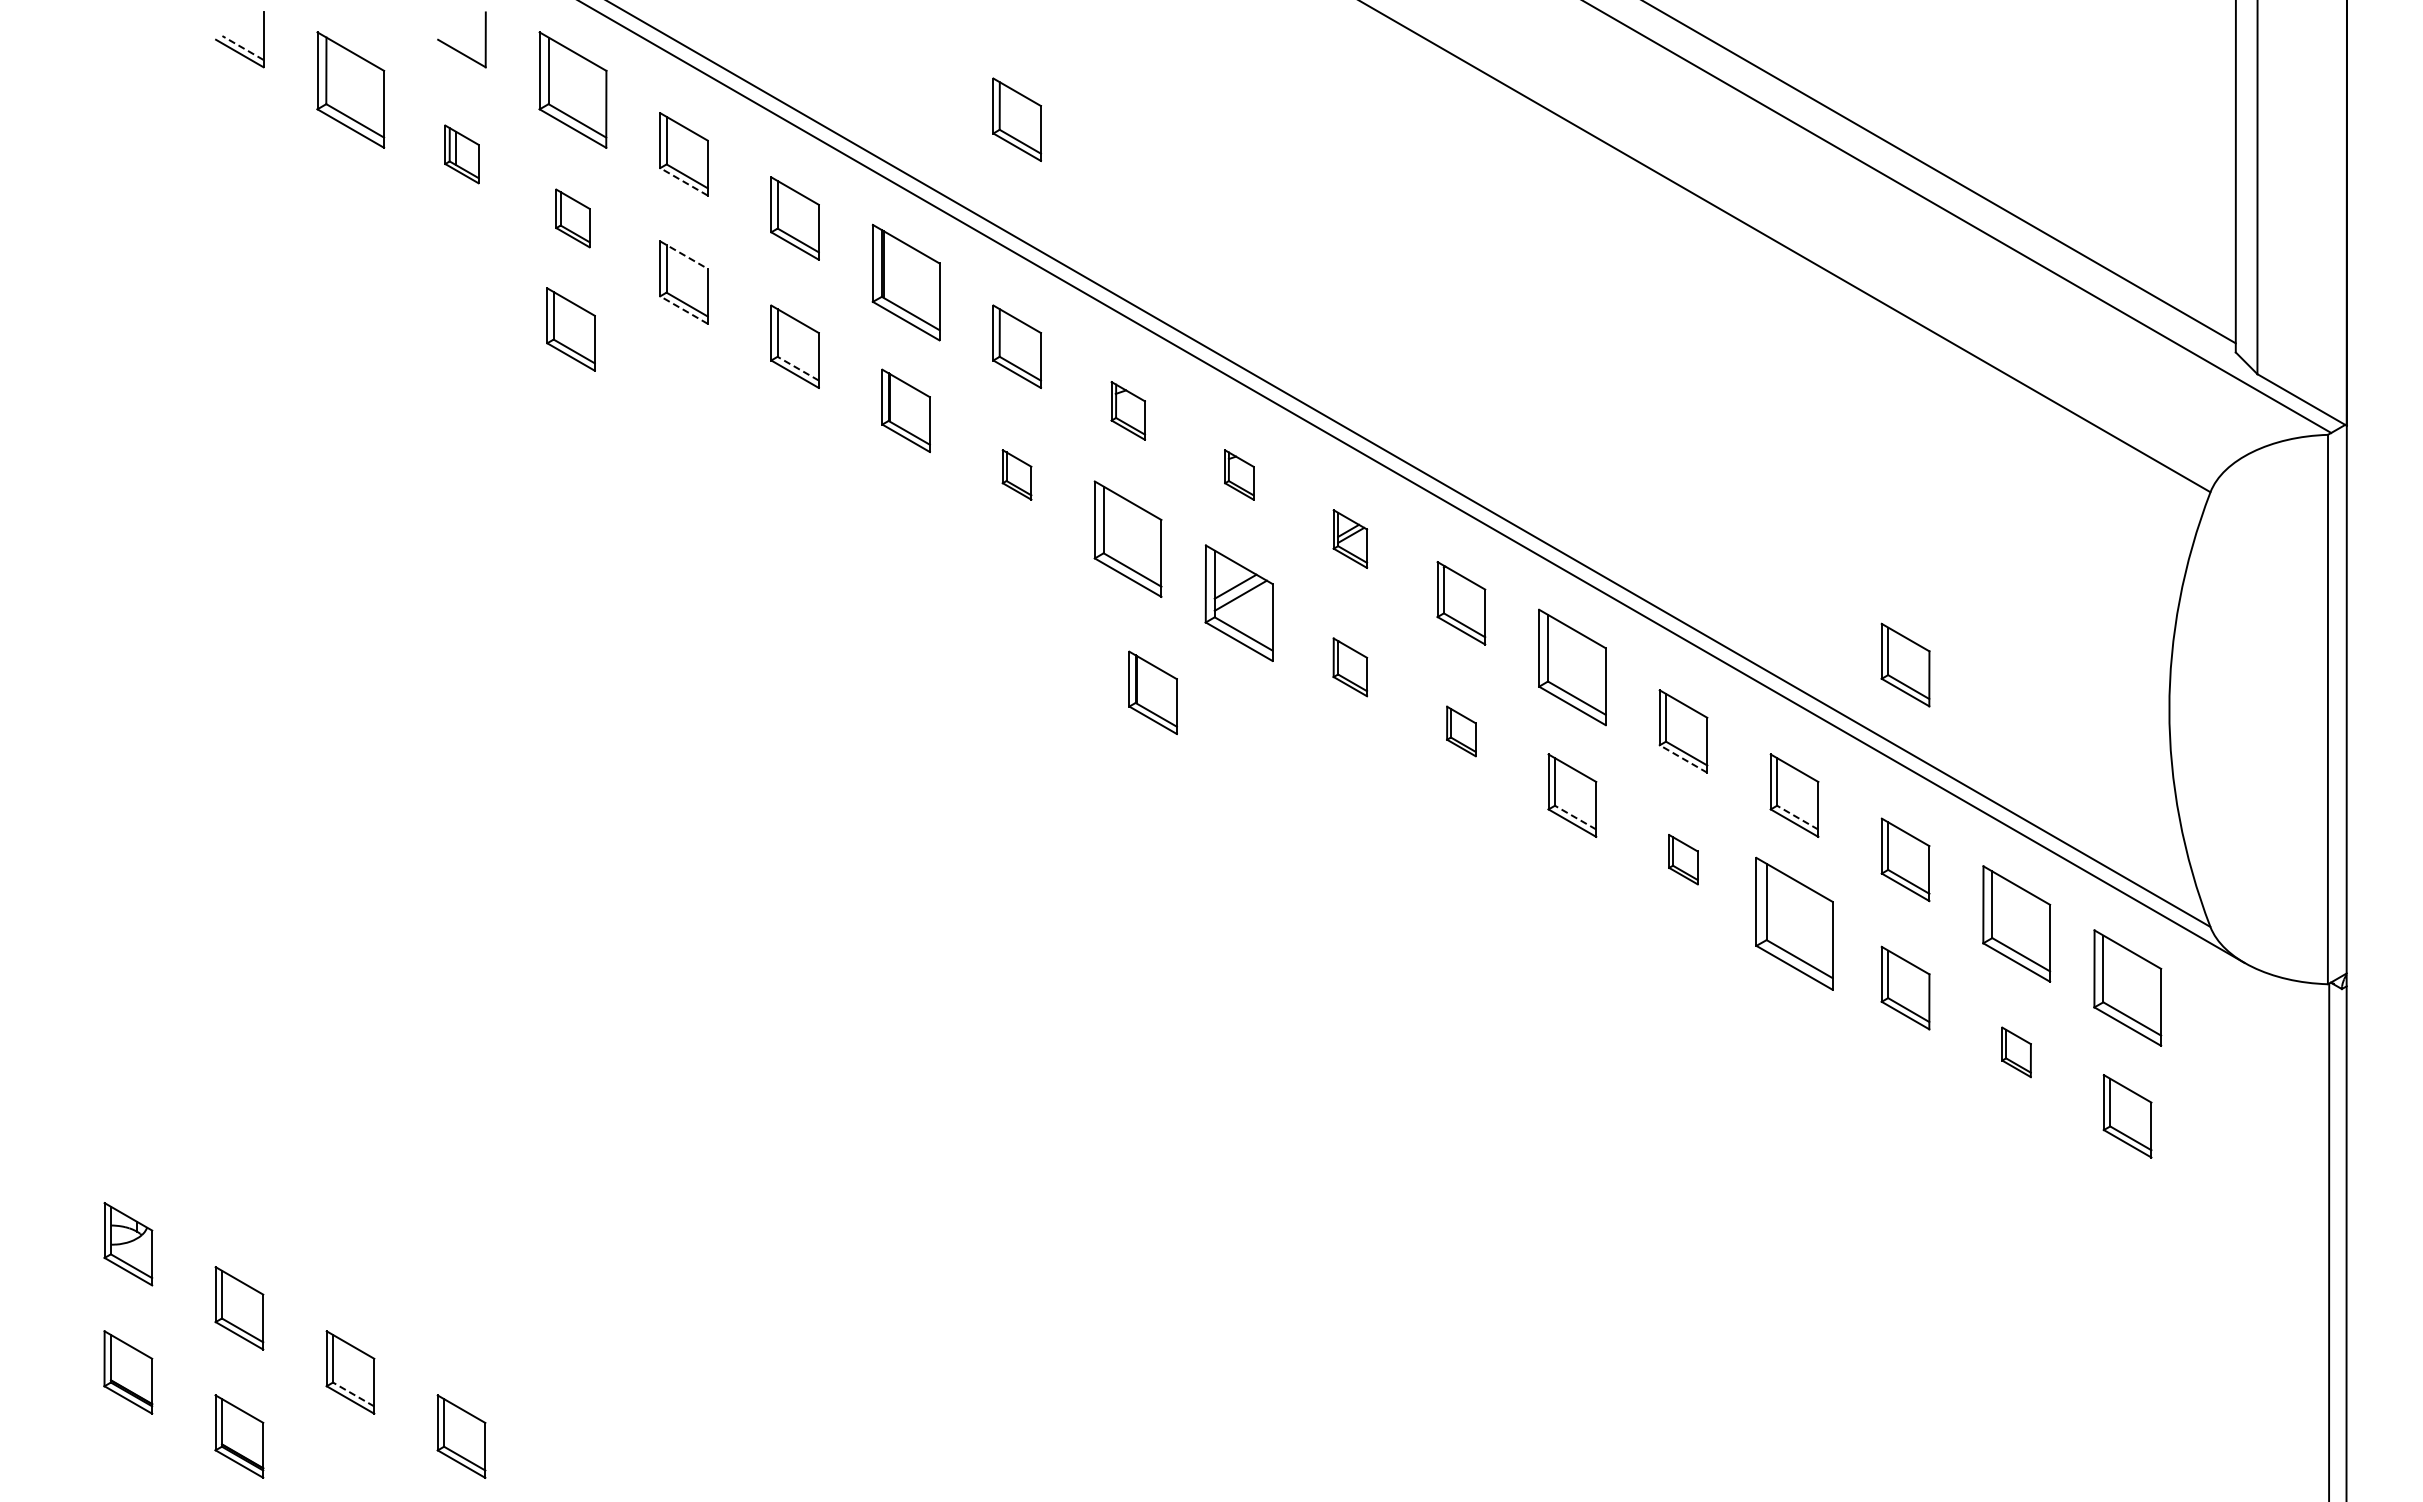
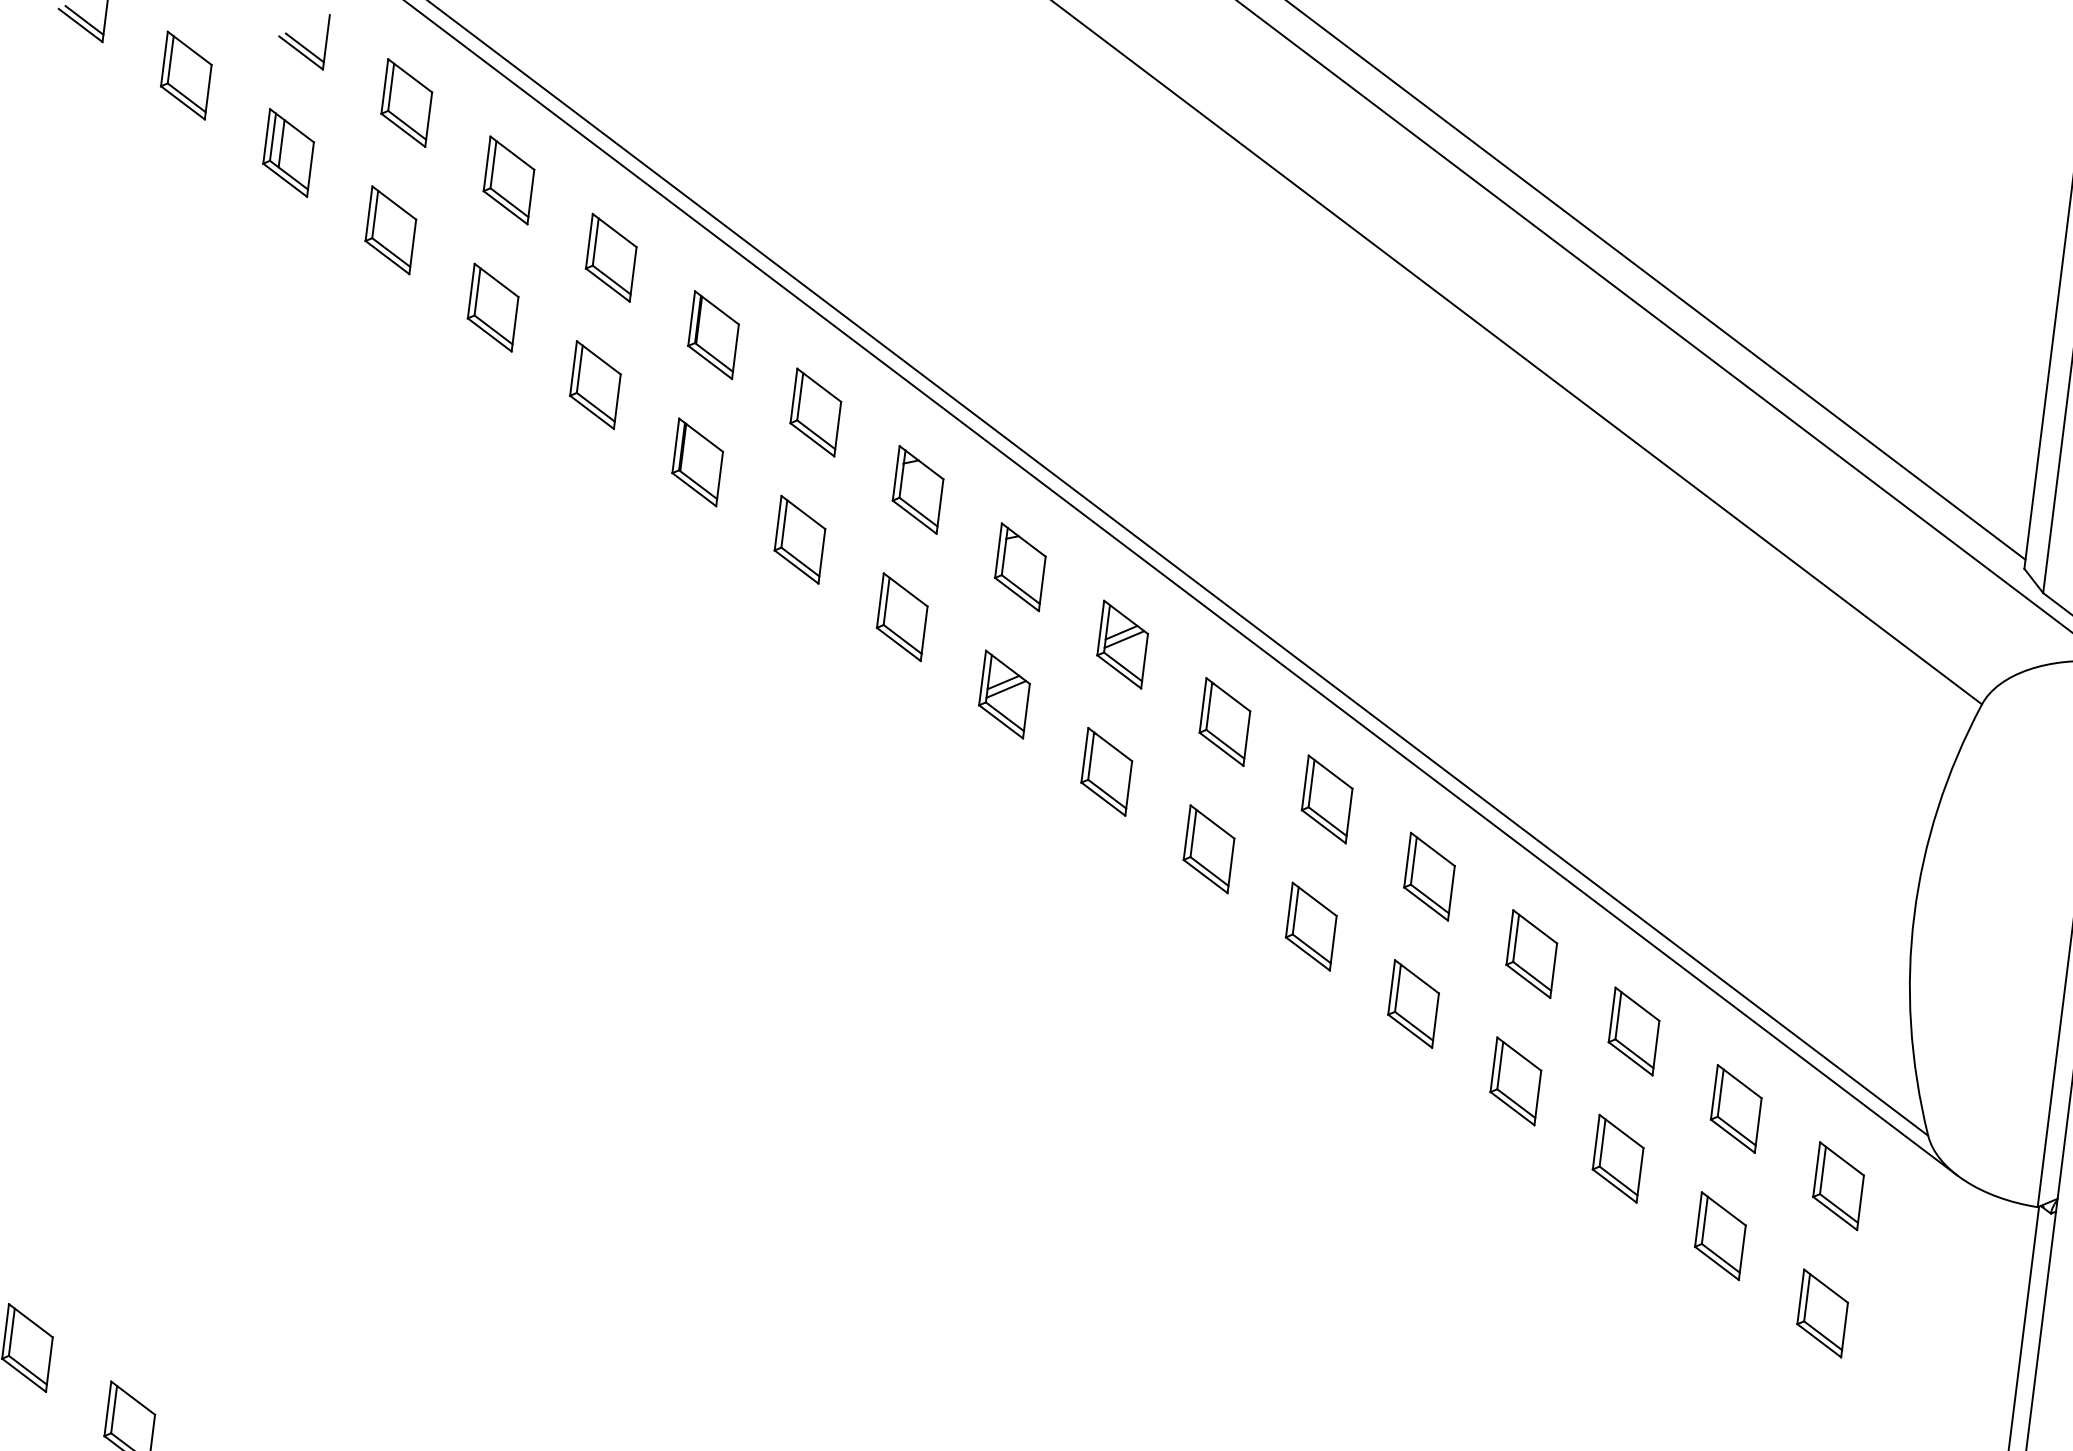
line: (464, 47) -> (304, 47), added
line: (243, 48) -> (84, 20), dashed -> solid
part: (350, 90) -> (185, 75), size x0.71
part: (572, 90) -> (406, 103), size x0.71
part: (1016, 119) -> (843, 186), removed
part: (461, 154) -> (288, 153), size x1.43
line: (683, 181) -> (505, 207), dashed -> solid
part: (572, 218) -> (390, 230), size x1.43
line: (684, 255) -> (496, 280), dashed -> solid
part: (905, 282) -> (712, 334), size x0.71
line: (683, 309) -> (489, 334), dashed -> solid
part: (570, 329) -> (374, 340), removed
line: (798, 368) -> (596, 407), dashed -> solid
part: (1128, 410) -> (918, 489), size x1.43
part: (1016, 474) -> (799, 539), size x1.67
part: (1239, 474) -> (1020, 566), size x1.67
part: (1128, 538) -> (902, 616), size x0.71
part: (1350, 538) -> (1122, 644), size x1.43
part: (1239, 603) -> (1004, 694), size x0.71
part: (1905, 664) -> (1658, 837), removed
part: (1350, 667) -> (1106, 772), size x1.43
part: (1572, 667) -> (1327, 799), size x0.71
part: (1152, 692) -> (907, 772), removed
part: (1461, 731) -> (1209, 849), size x1.67
line: (1683, 758) -> (1426, 903), dashed -> solid
line: (1575, 817) -> (1311, 948), dashed -> solid
line: (1797, 817) -> (1531, 976), dashed -> solid
part: (1683, 859) -> (1413, 1003), size x1.67
part: (1794, 923) -> (1515, 1080), size x0.62
part: (2016, 923) -> (1736, 1108), size x0.71
part: (2127, 987) -> (1838, 1185), size x0.71
part: (2016, 1052) -> (1720, 1236), size x1.67
line: (353, 1394) -> (27, 1370), dashed -> solid

